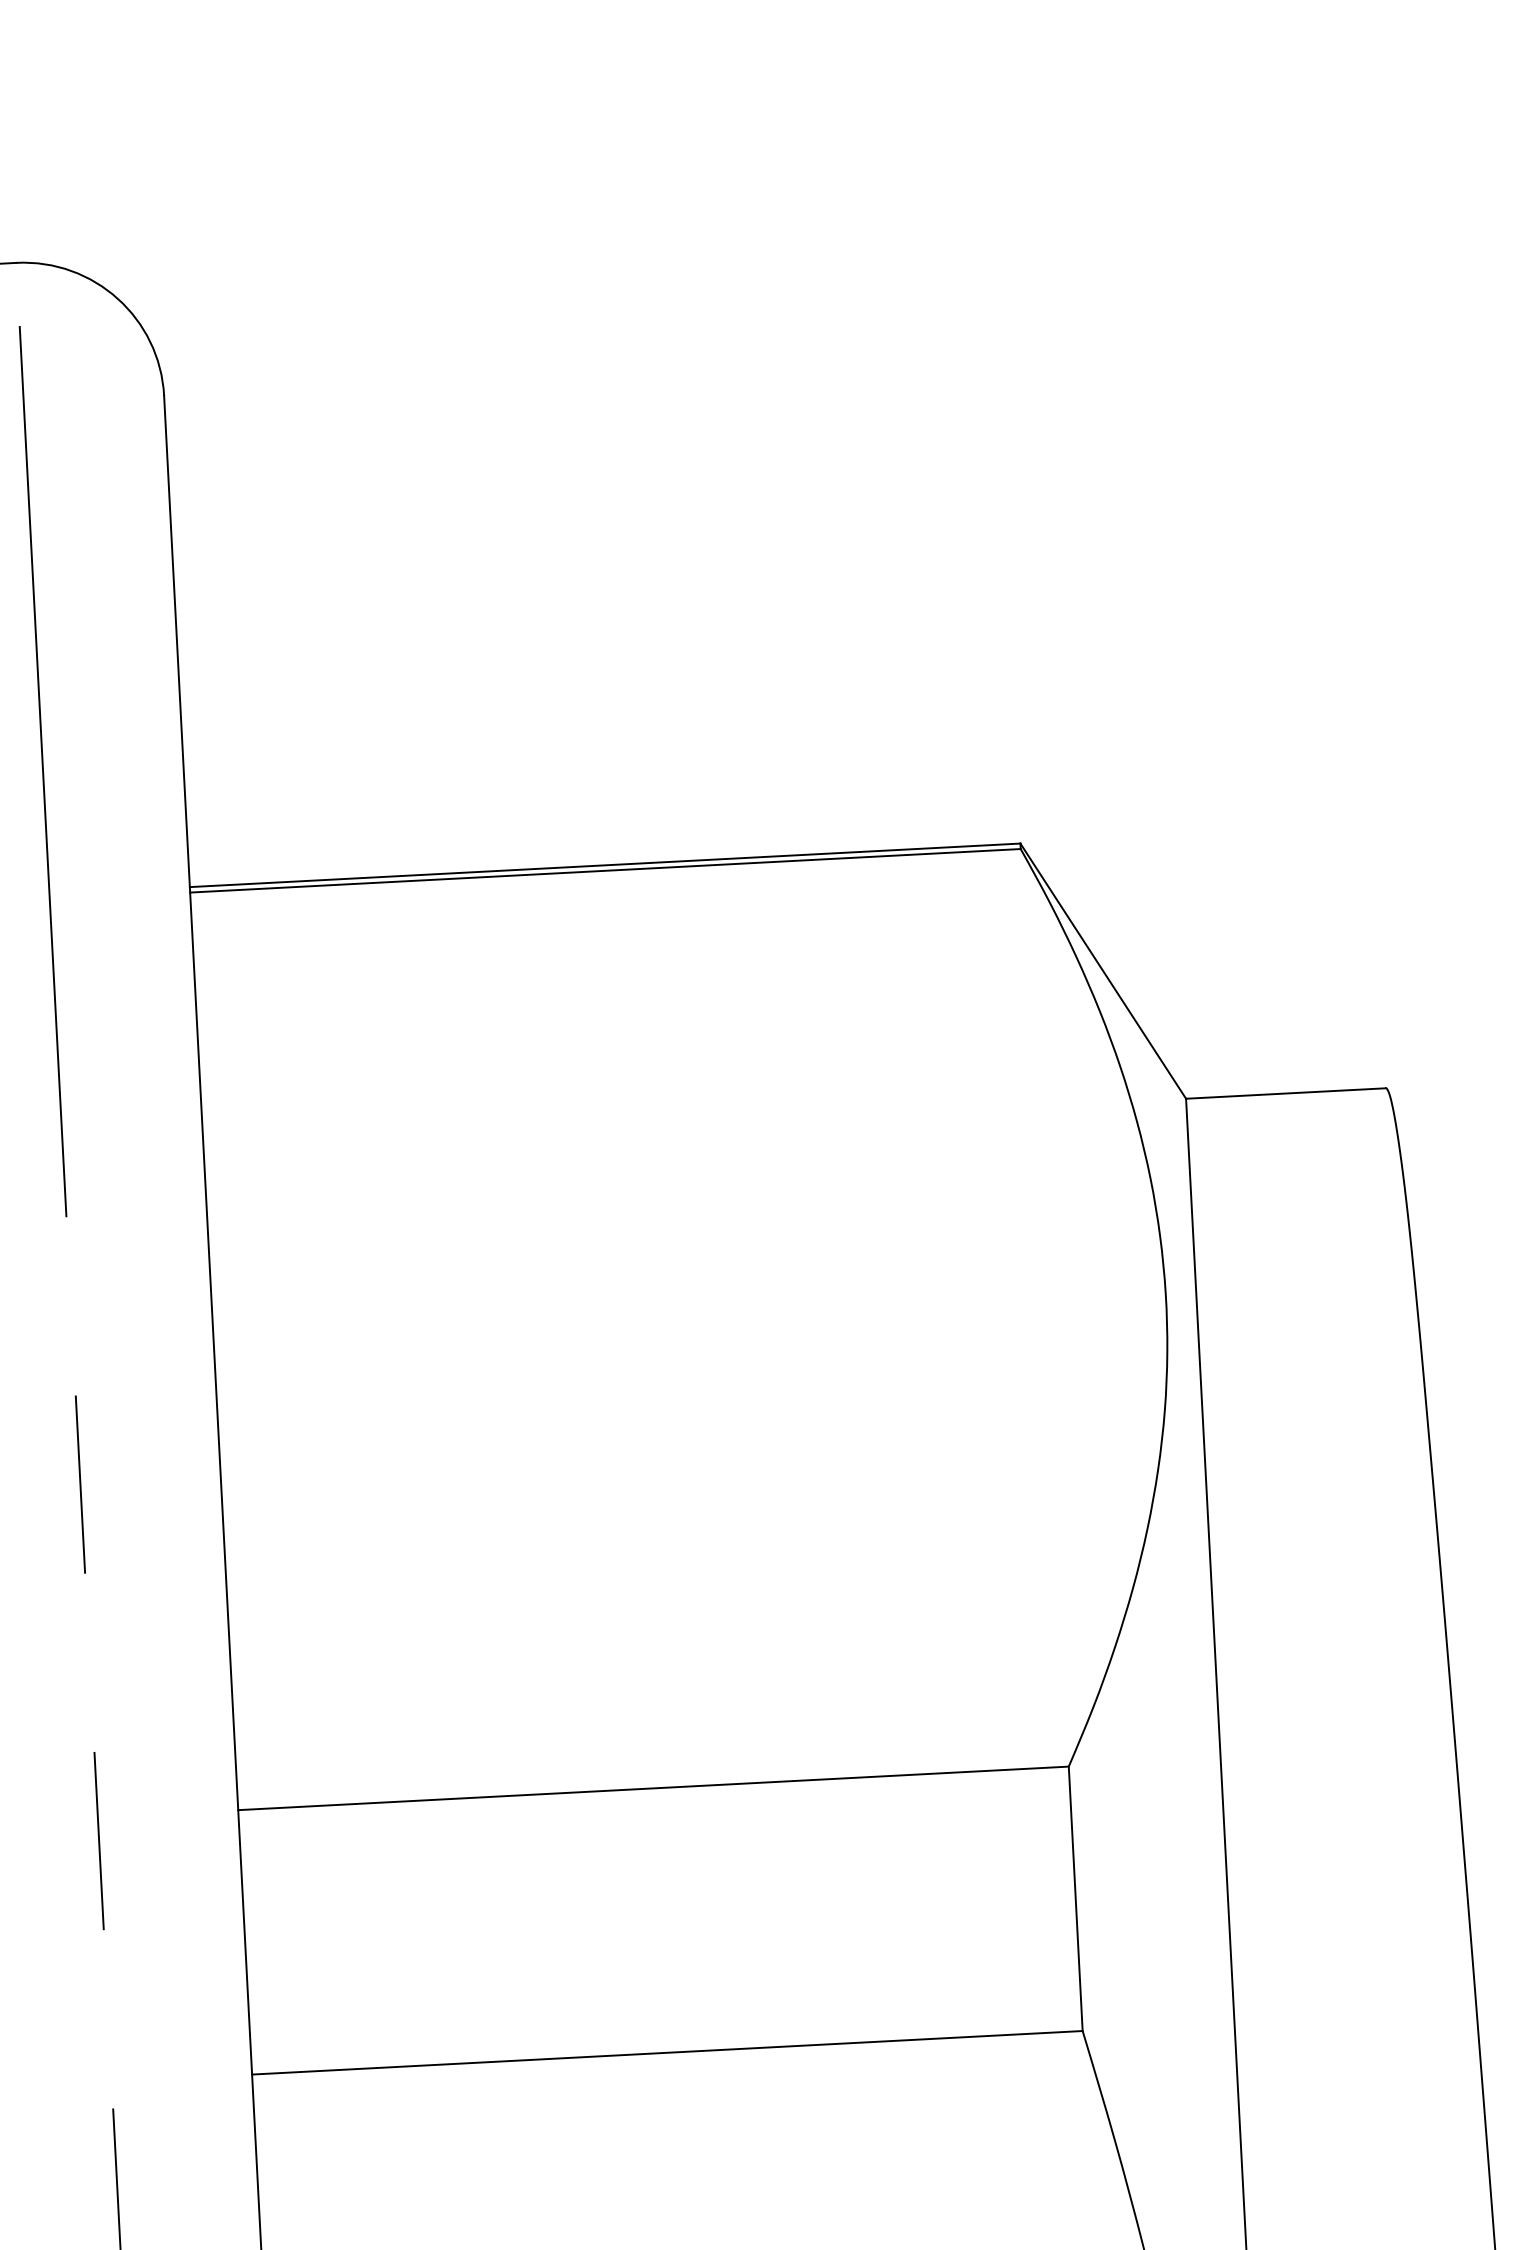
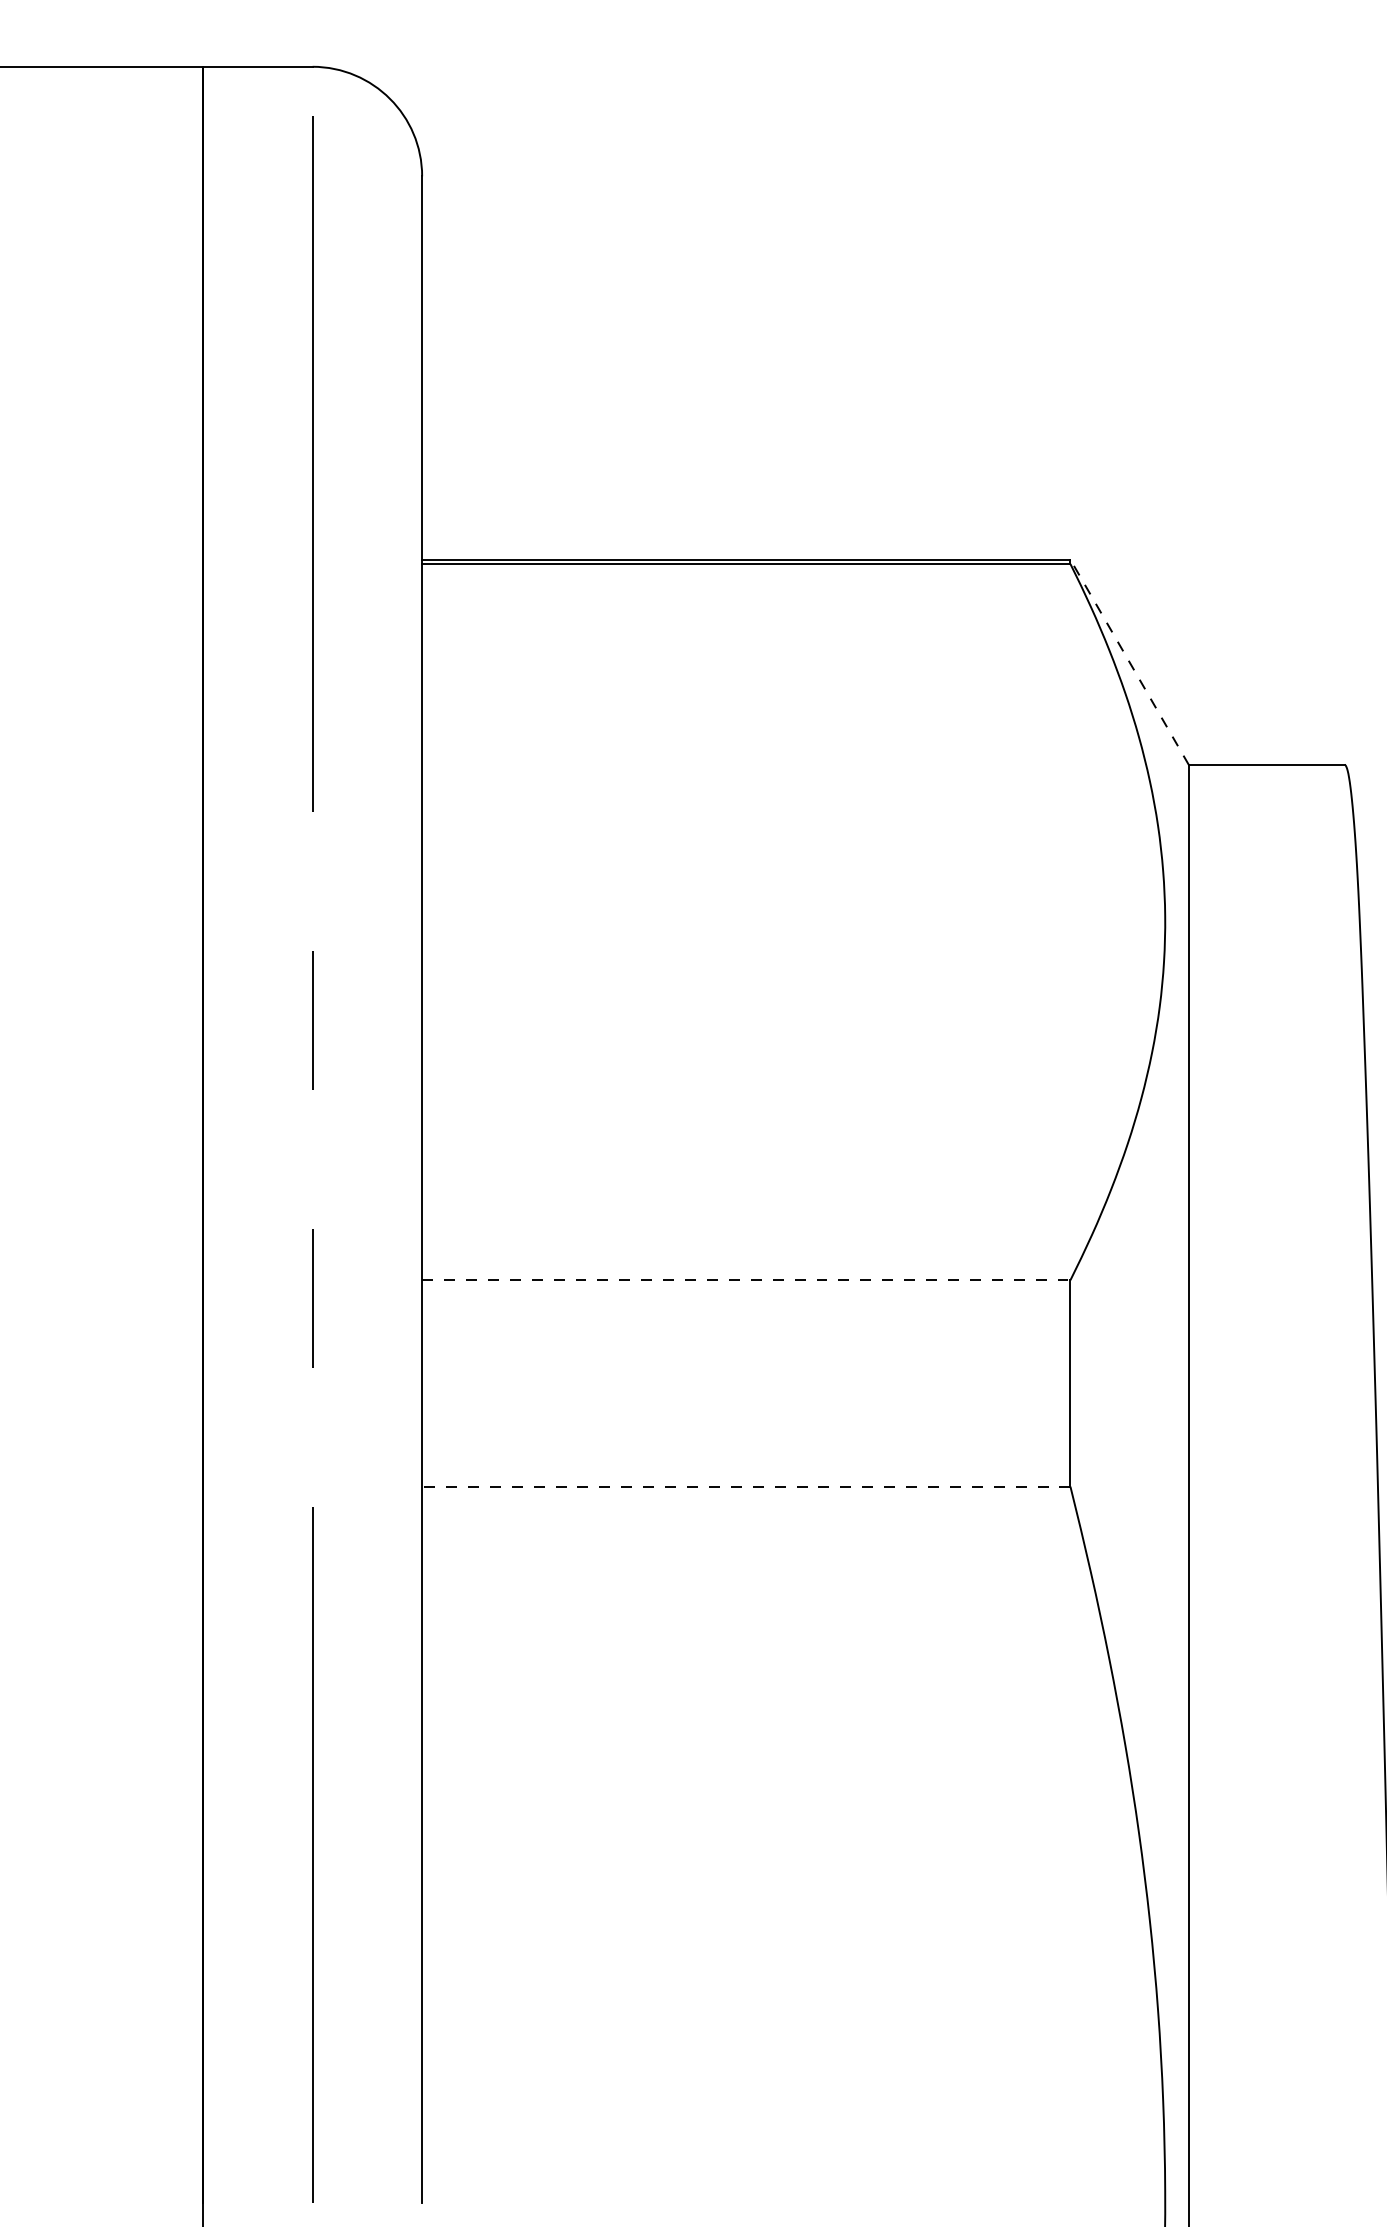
line: (1102, 971) -> (1129, 662), solid -> dashed
line: (653, 1788) -> (746, 1280), solid -> dashed
line: (666, 2052) -> (745, 1486), solid -> dashed

